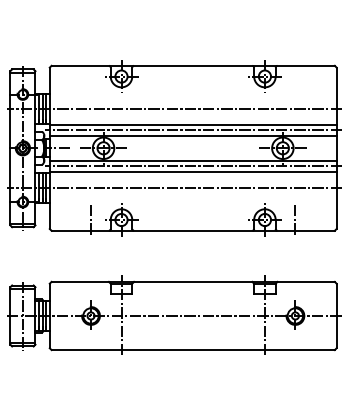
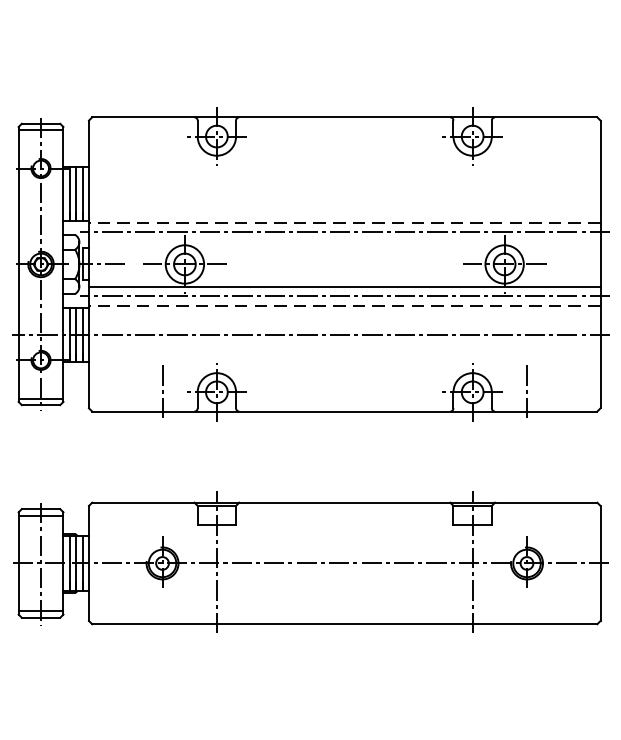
line: (173, 108) -> (309, 193), removed
line: (192, 125) -> (343, 223), solid -> dashed
line: (192, 135) -> (343, 241), removed
line: (192, 171) -> (343, 305), solid -> dashed

